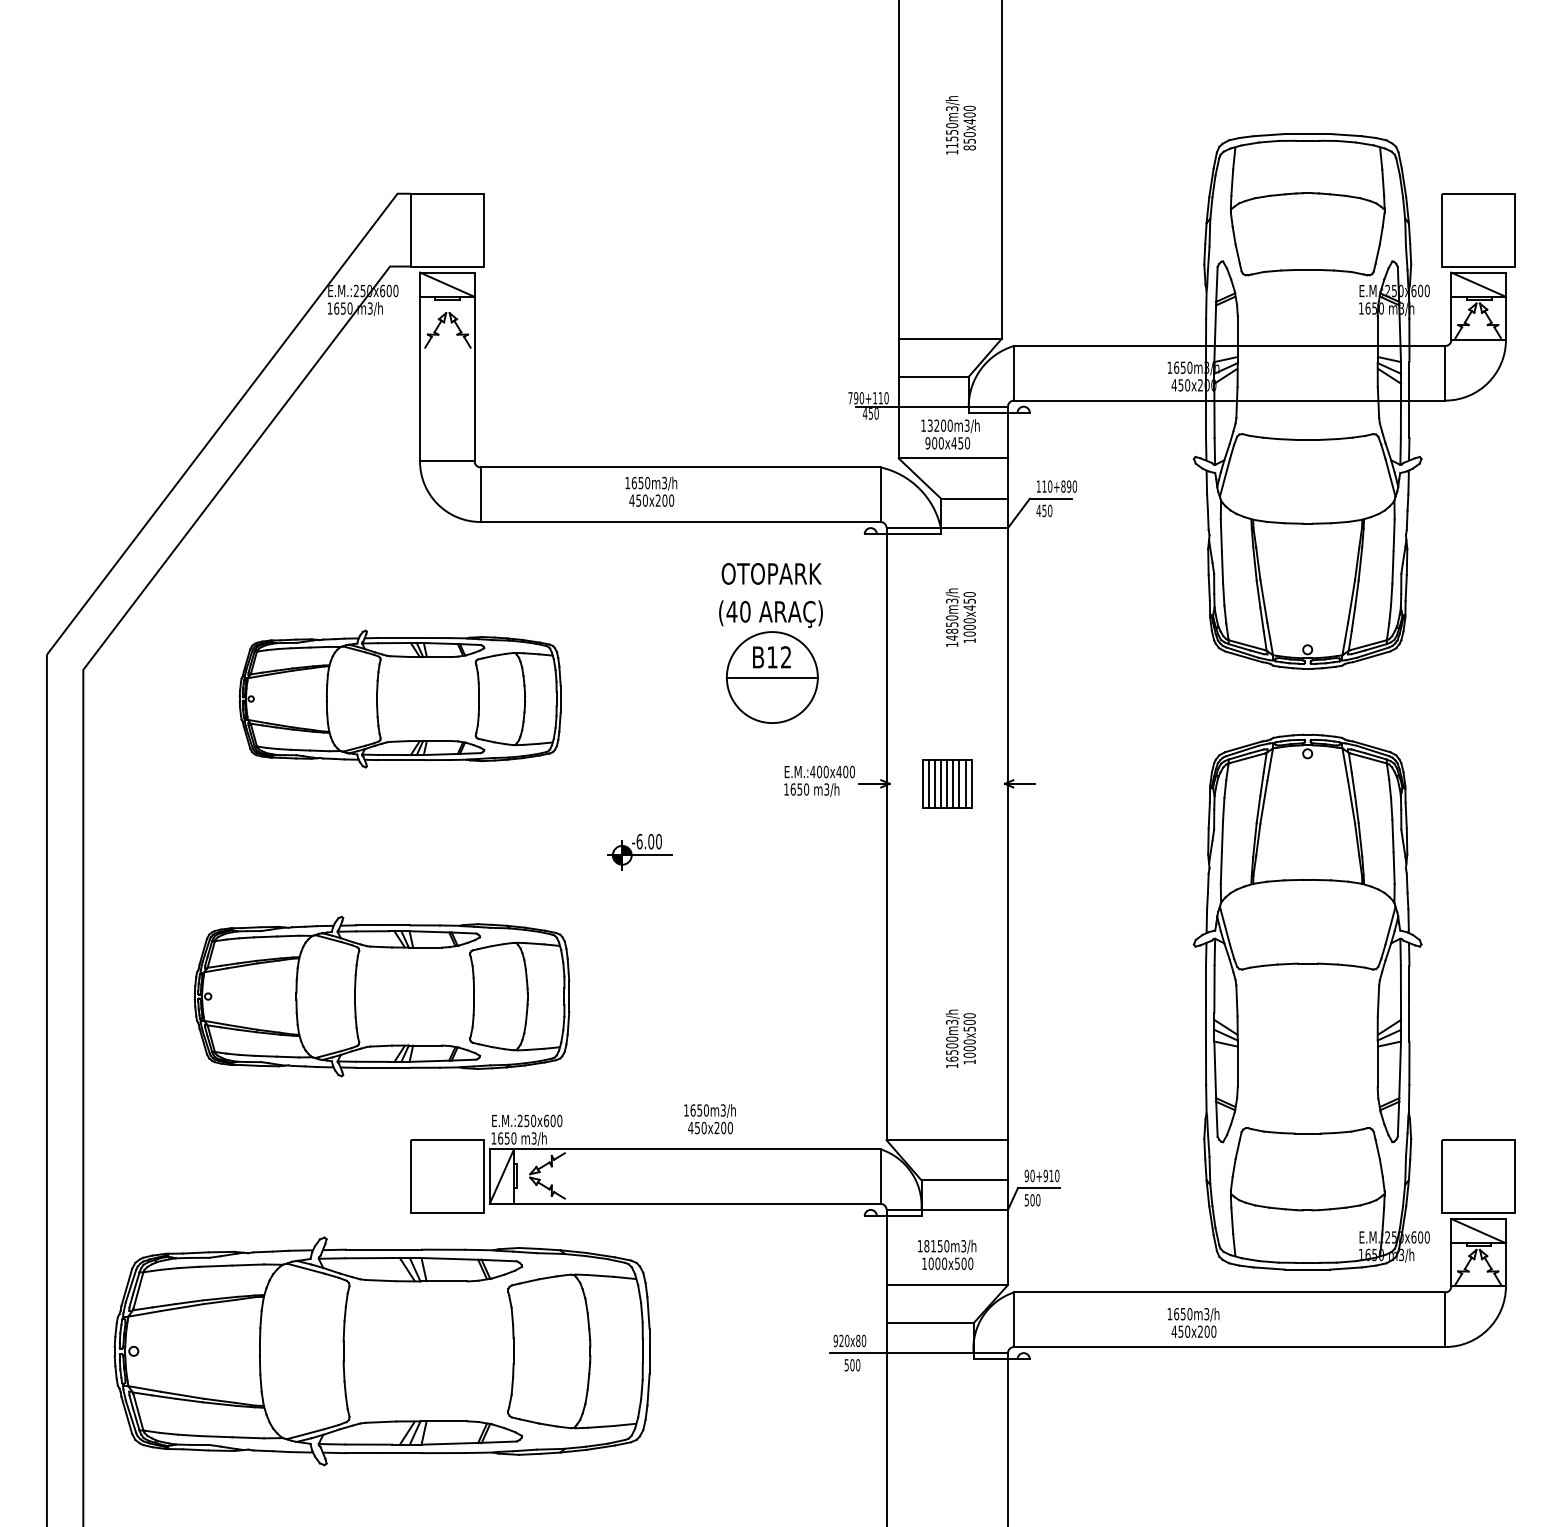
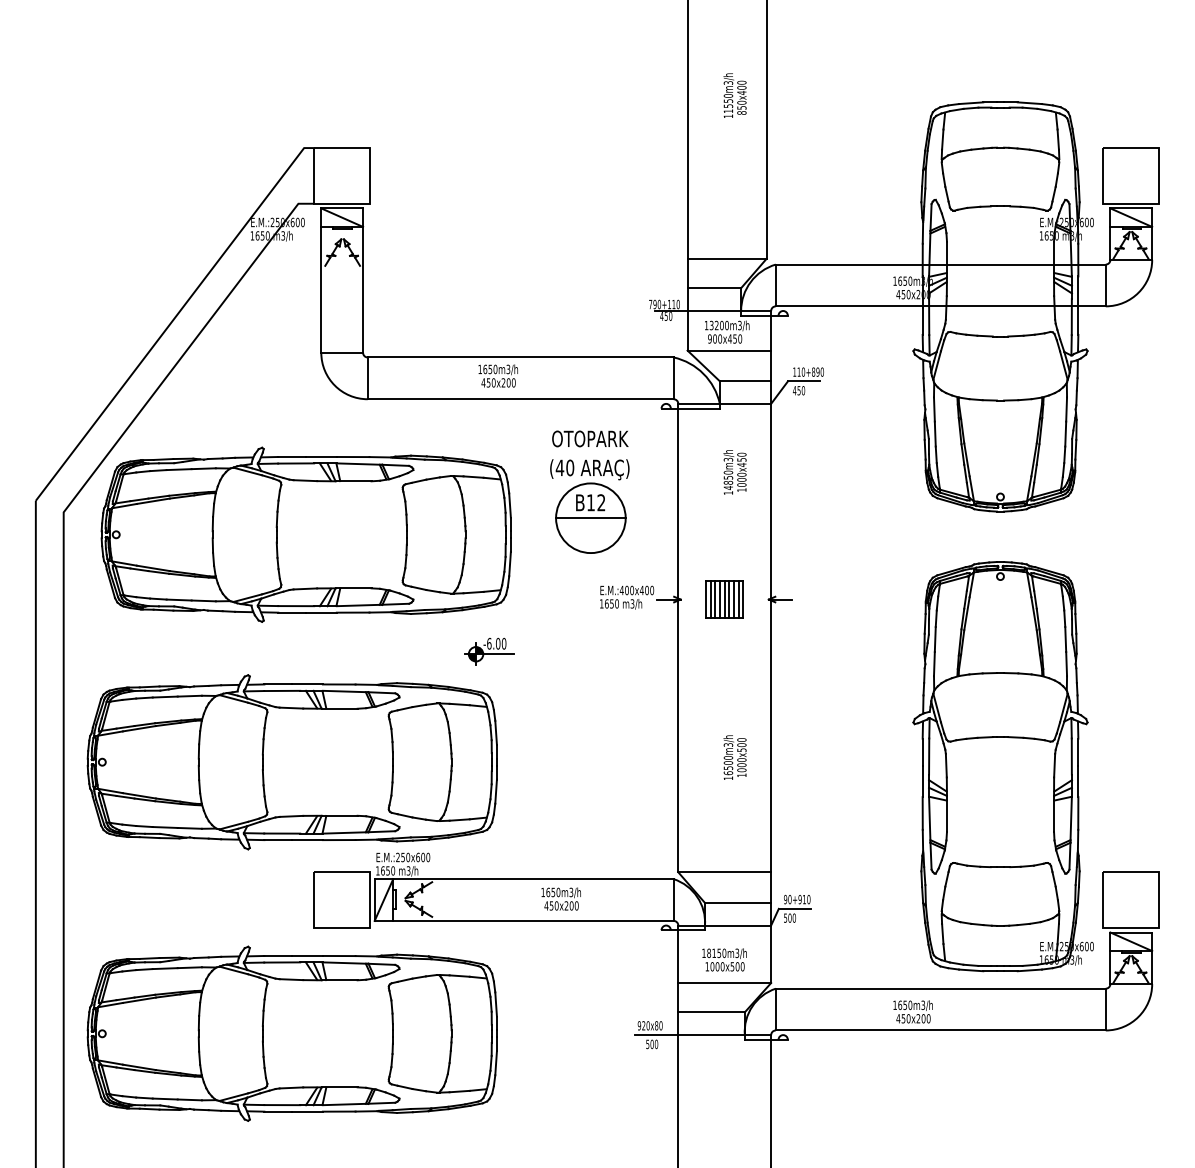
part: (399, 698) -> (305, 534), size x1.67
part: (381, 996) -> (291, 762), size x1.43
text: (960, 1038) -> (734, 757), moved
text: (709, 1118) -> (560, 898), moved

